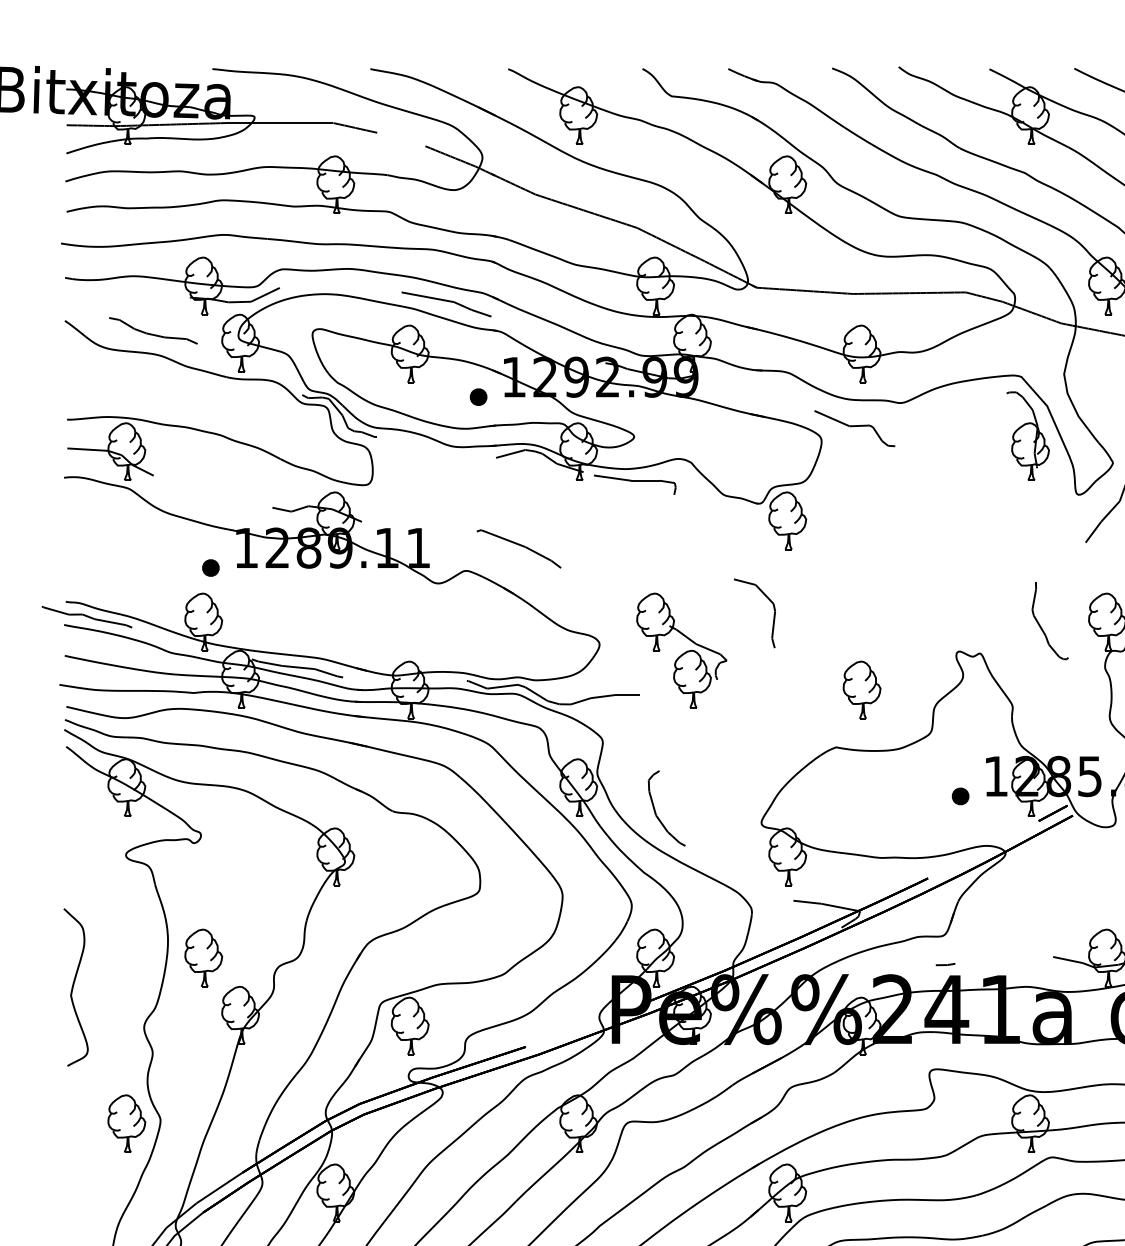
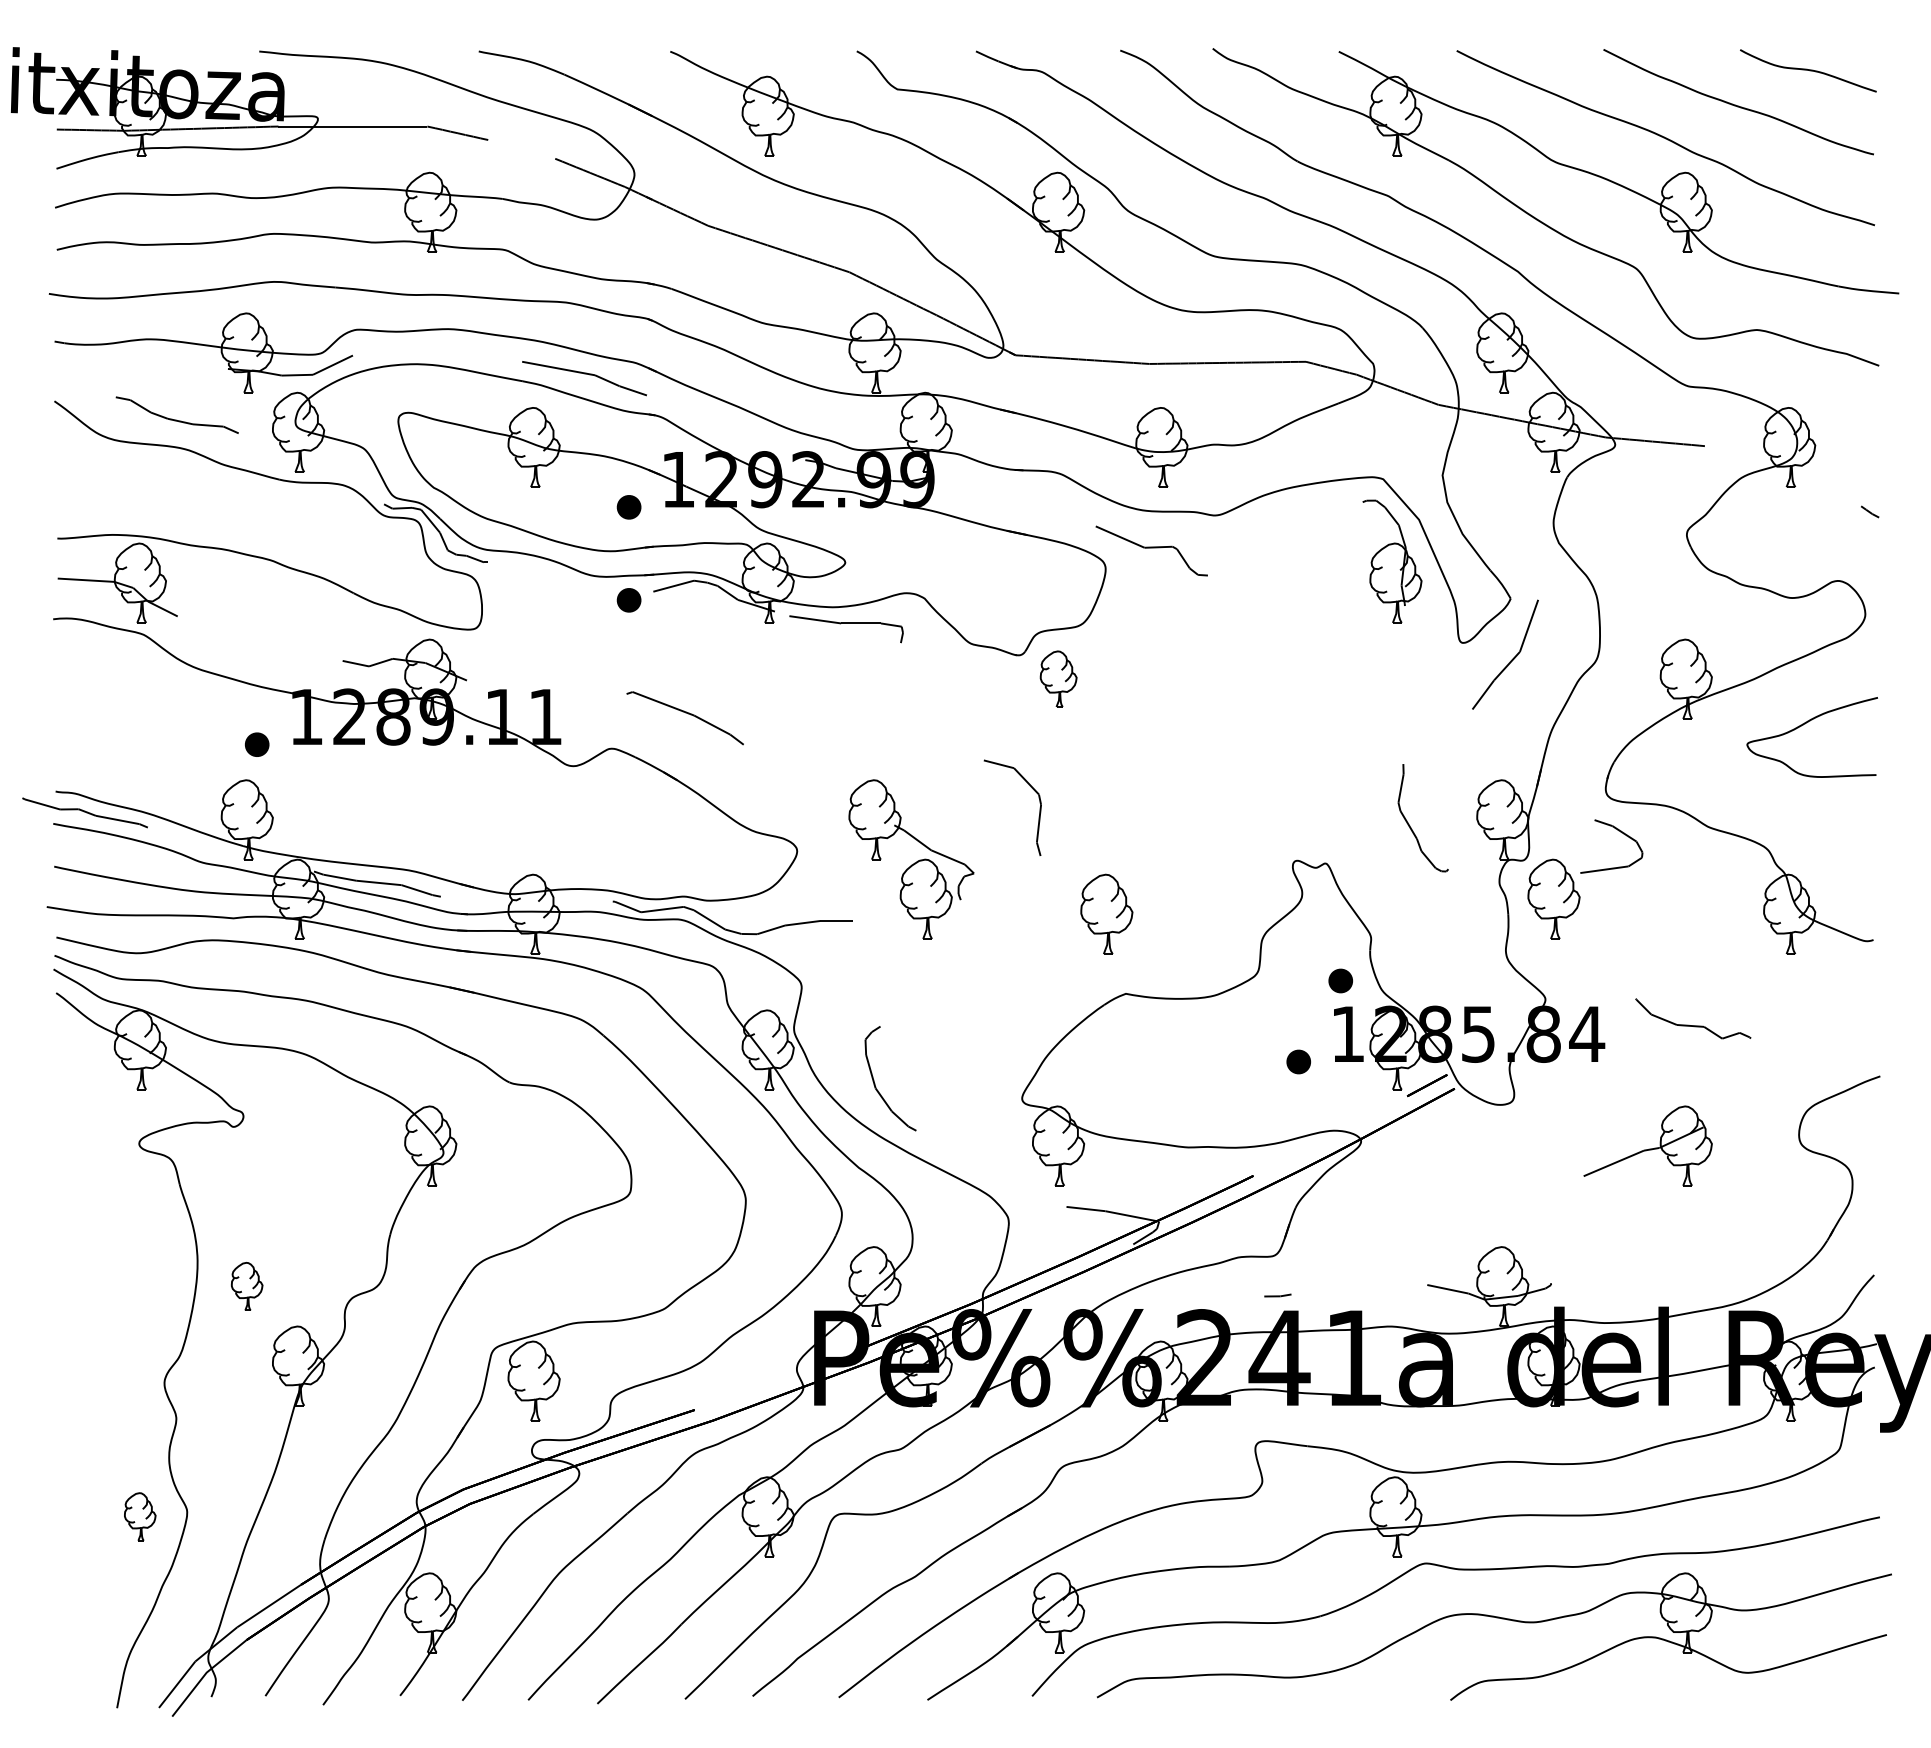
part: (478, 464) -> (628, 600), added
part: (787, 520) -> (1058, 678), size x0.7
part: (861, 689) -> (1106, 913), moved
part: (990, 737) -> (1340, 980), added
part: (203, 958) -> (246, 1286), size x0.6
curve: (73, 986) -> (66, 1326), removed
part: (126, 1123) -> (139, 1516), size x0.6

